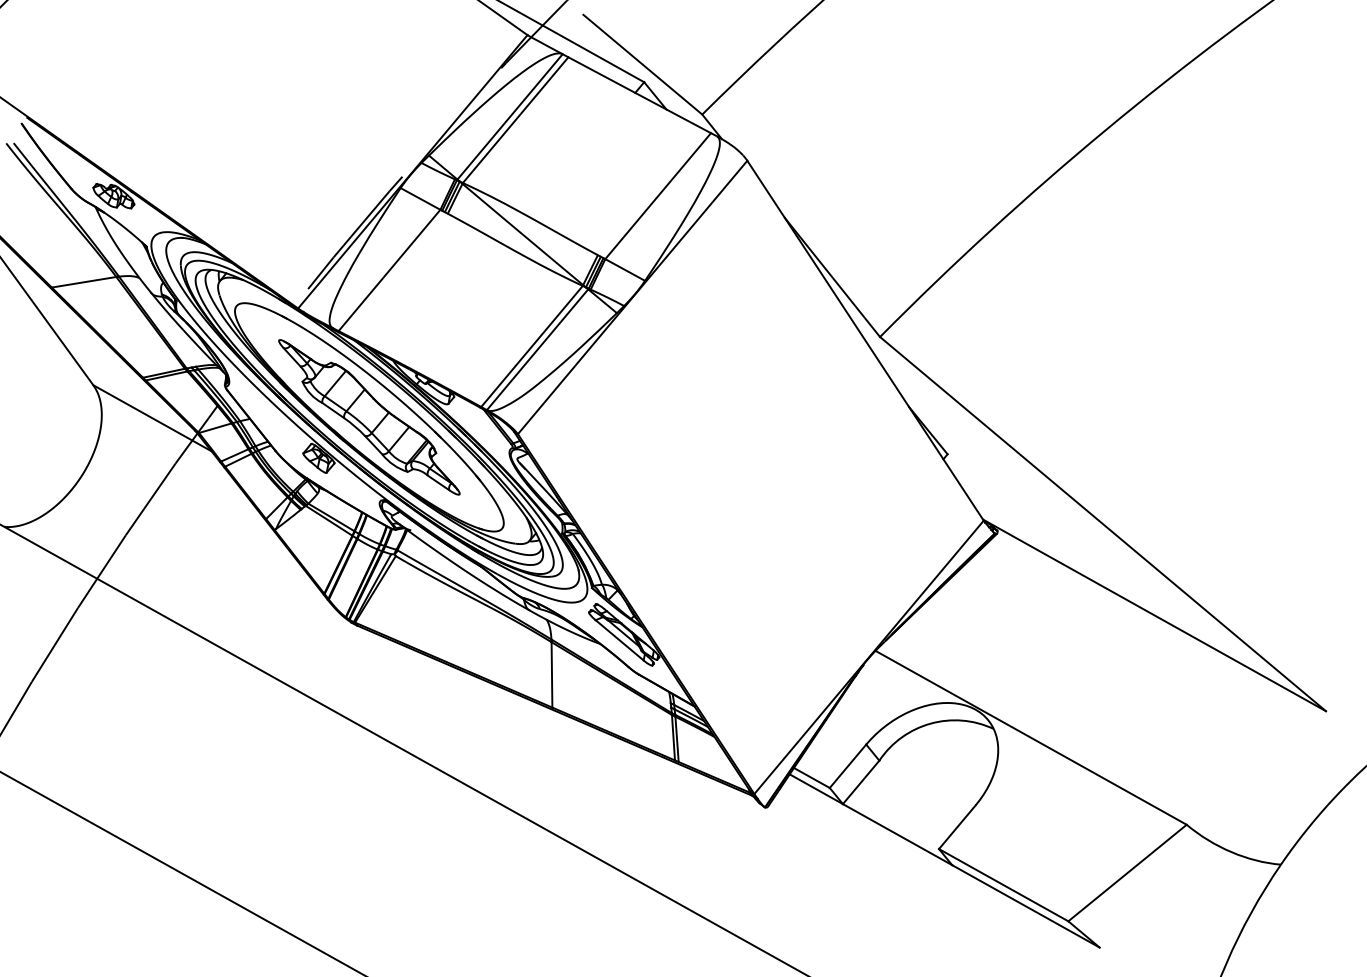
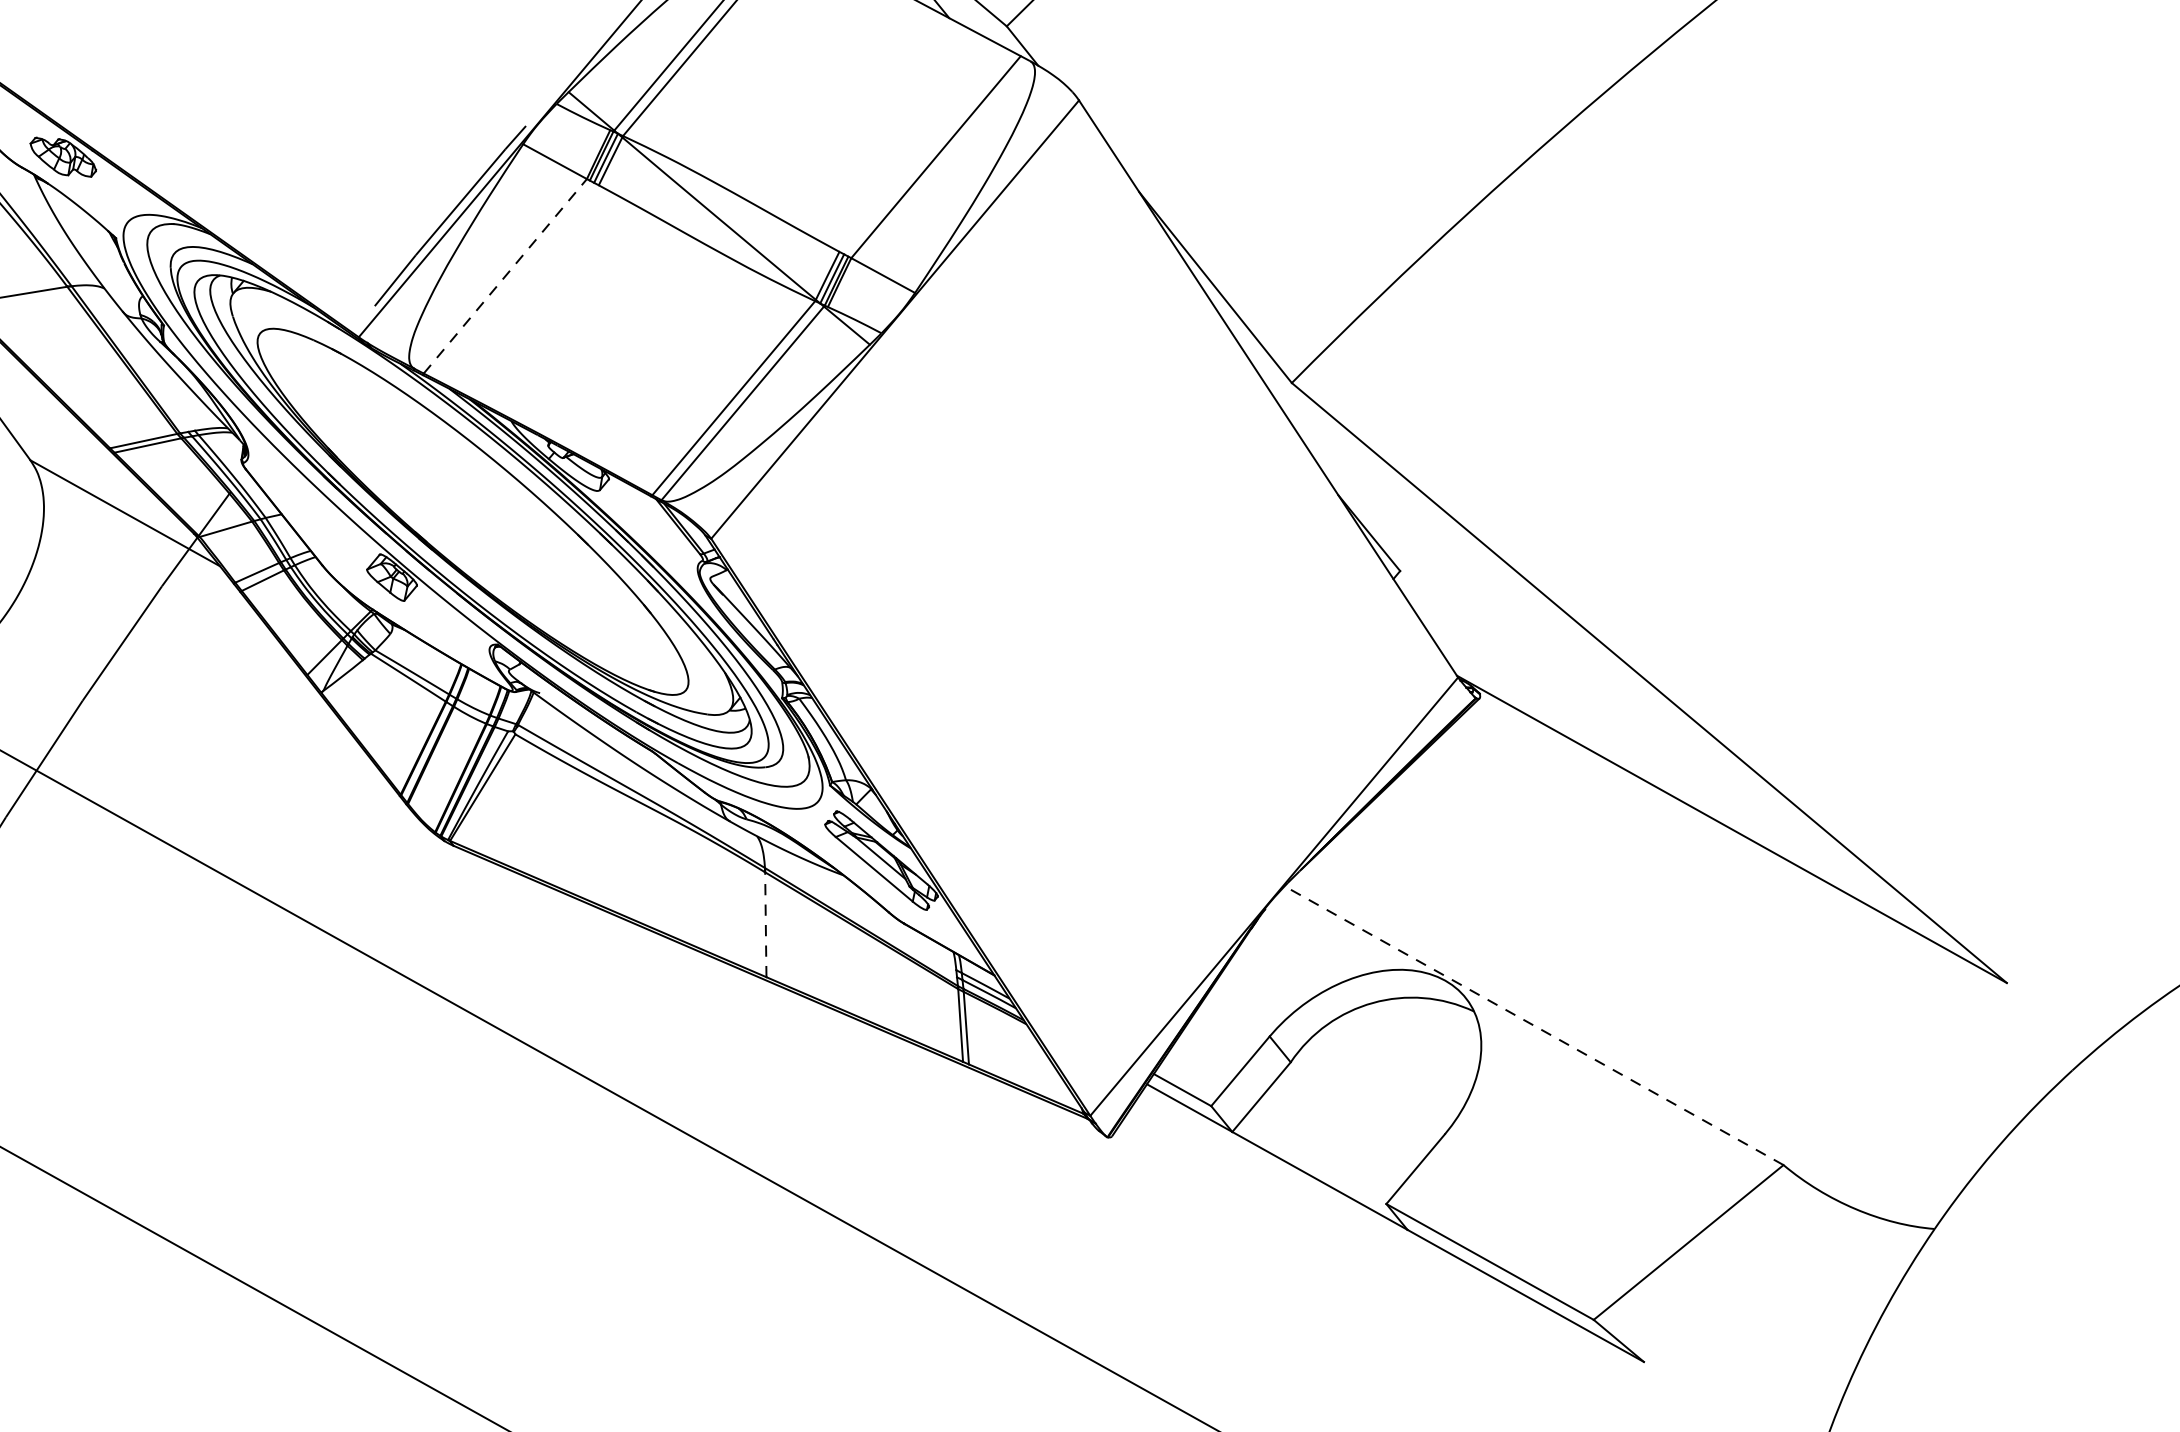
line: (389, 270) -> (505, 276), solid -> dashed
part: (369, 417) -> (473, 512), removed
line: (551, 674) -> (765, 924), solid -> dashed
line: (1031, 738) -> (1534, 1026), solid -> dashed

